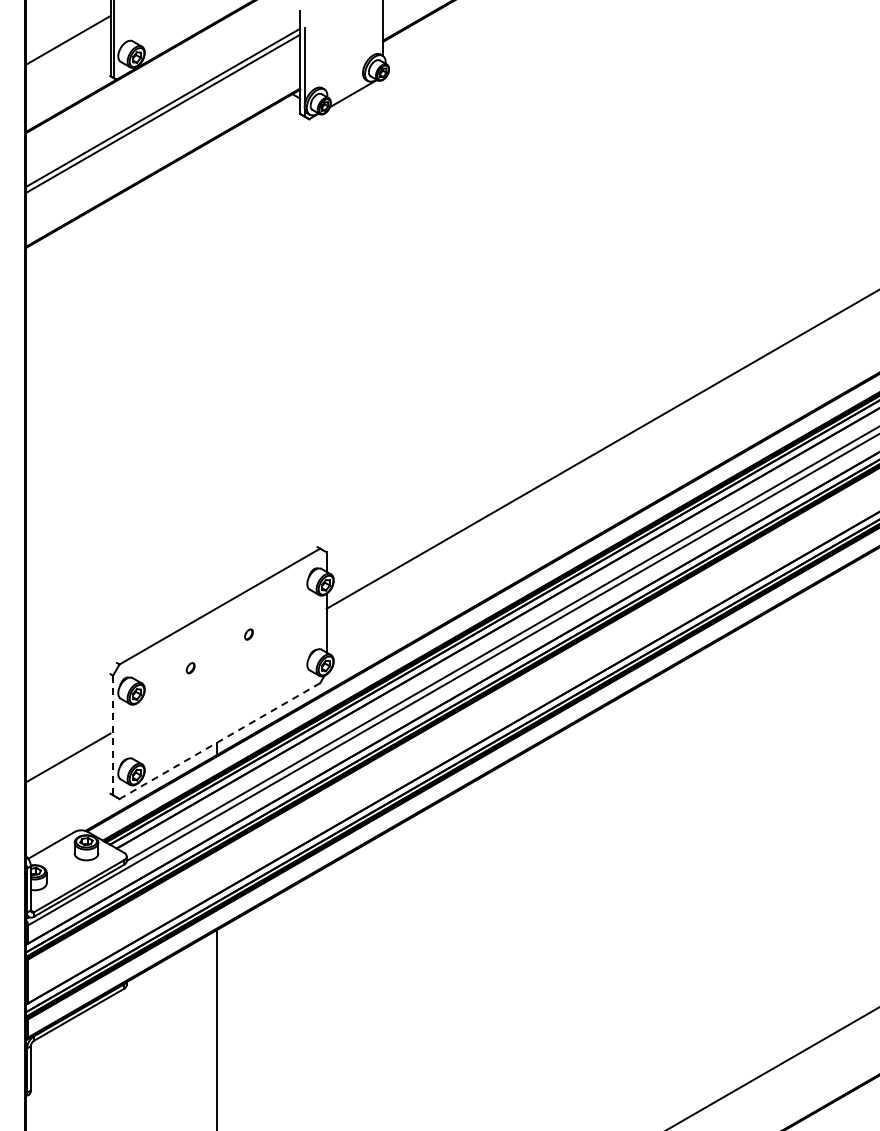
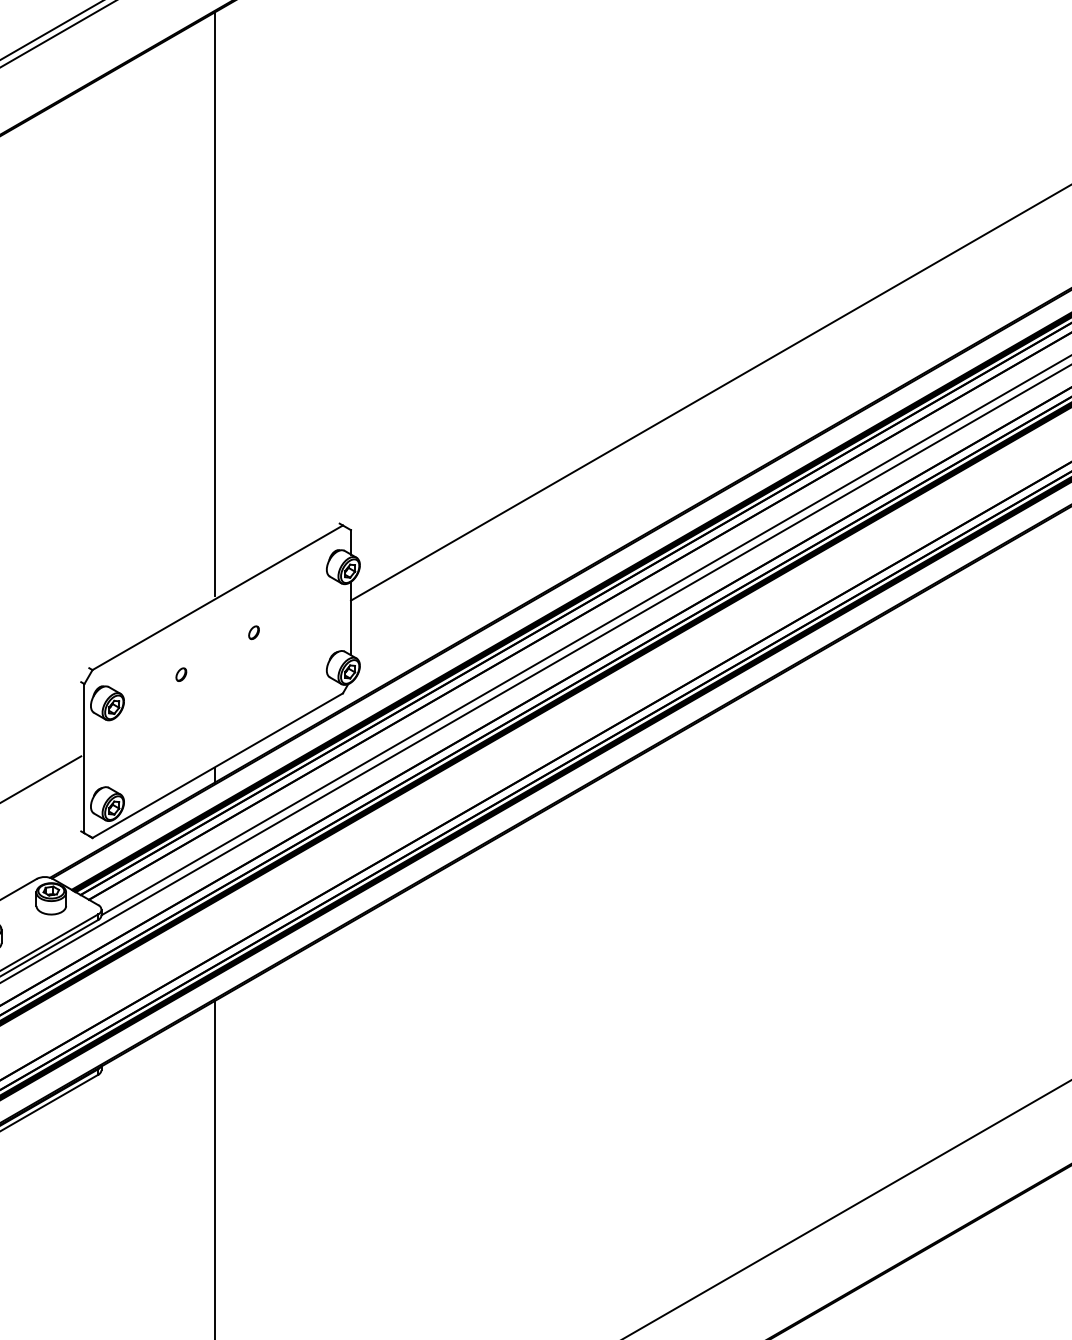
line: (217, 371) -> (214, 304), added
line: (113, 735) -> (84, 758), dashed -> solid
line: (219, 741) -> (217, 766), dashed -> solid

